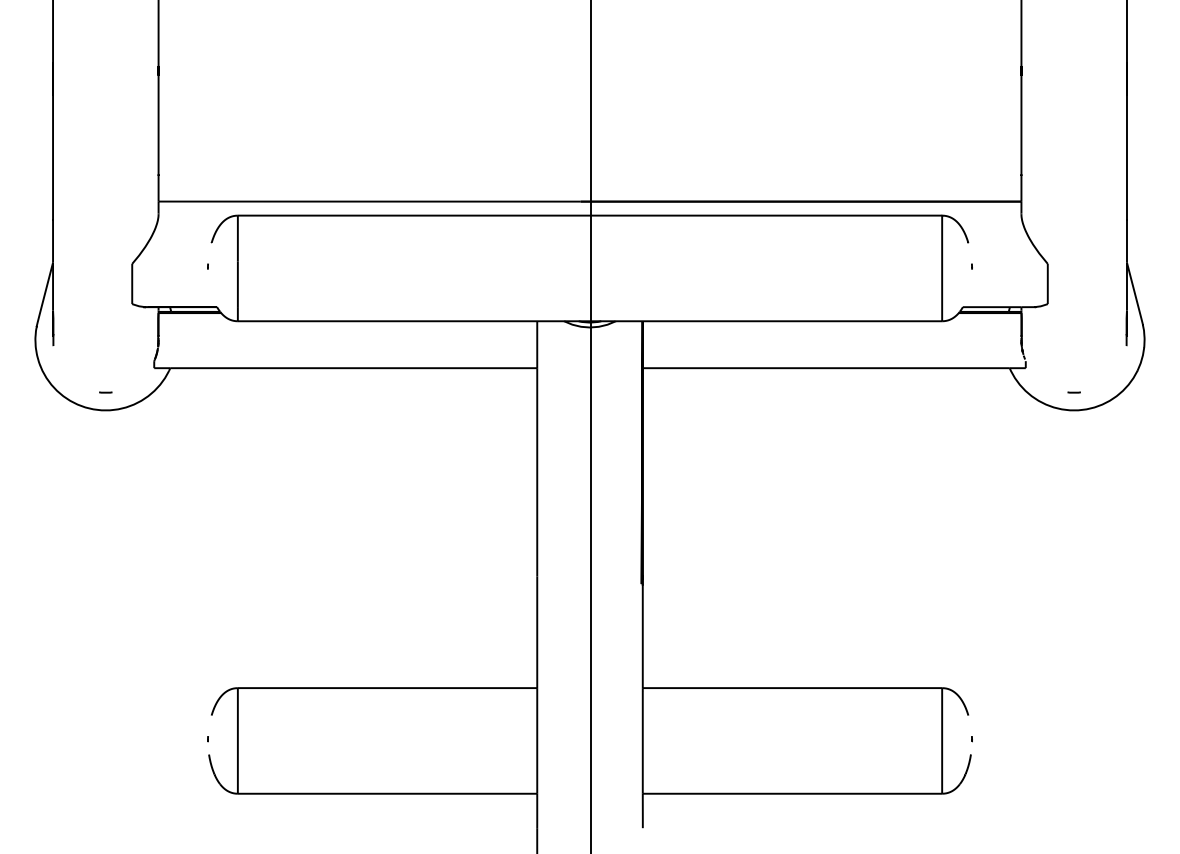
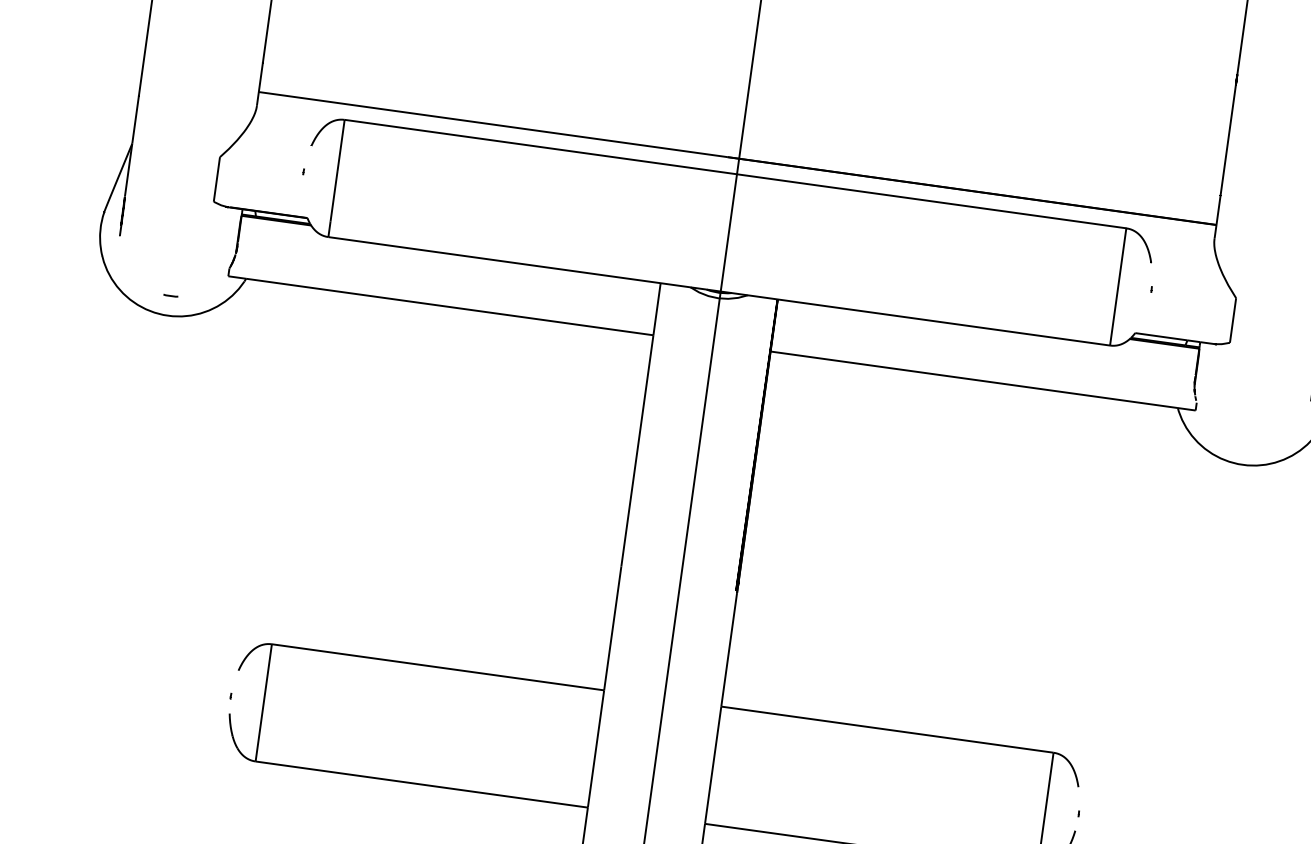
line: (1073, 392) -> (1244, 444), removed

